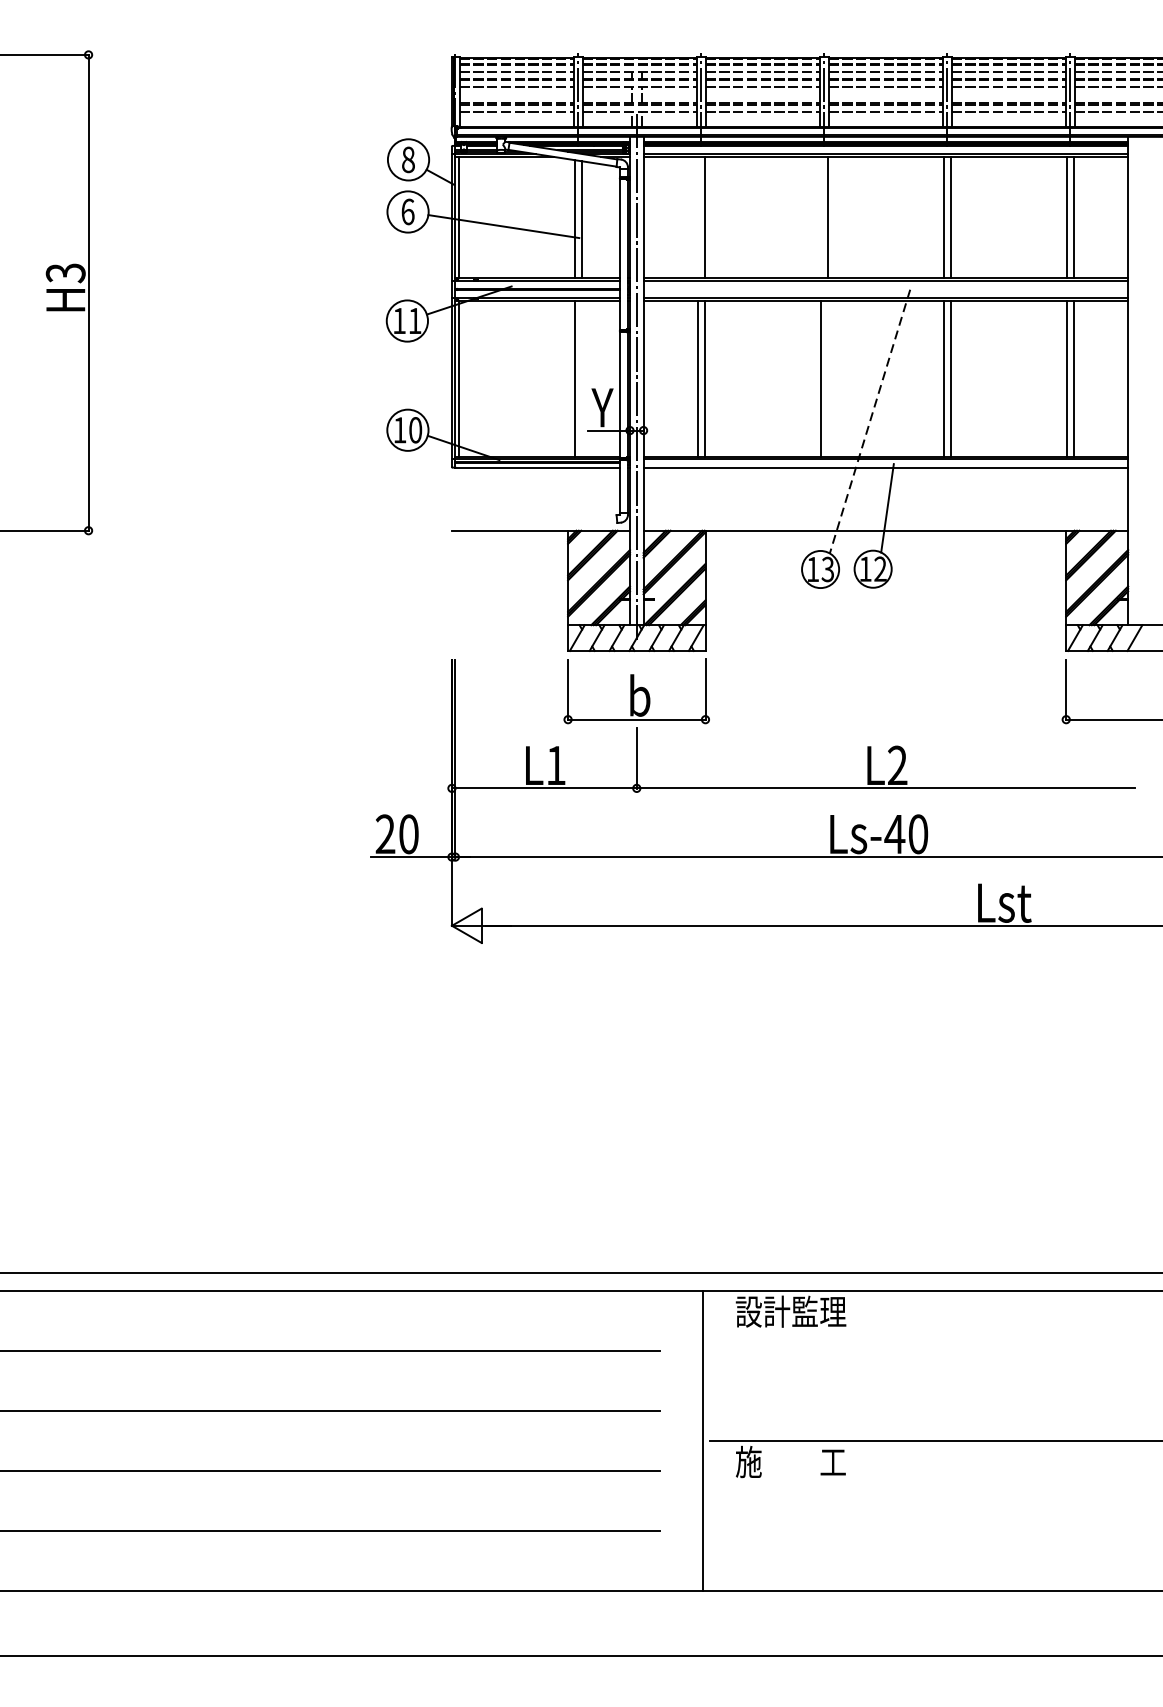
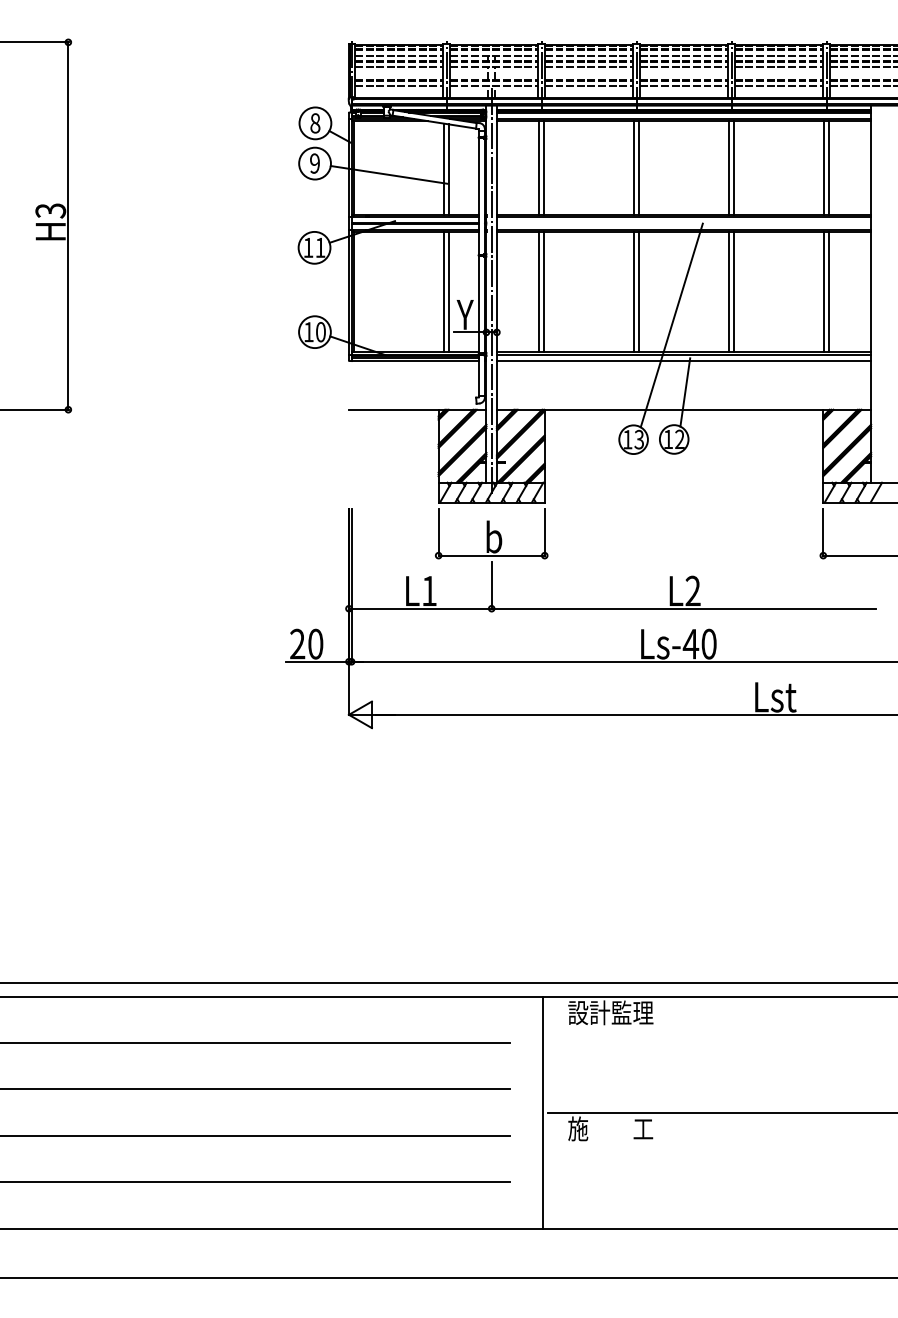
text: (408, 211) -> (315, 163), 6 -> 9
line: (697, 217) -> (538, 167), added
line: (820, 217) -> (633, 167), added
line: (582, 378) -> (449, 292), added
line: (828, 378) -> (639, 292), added
line: (869, 421) -> (671, 325), dashed -> solid

